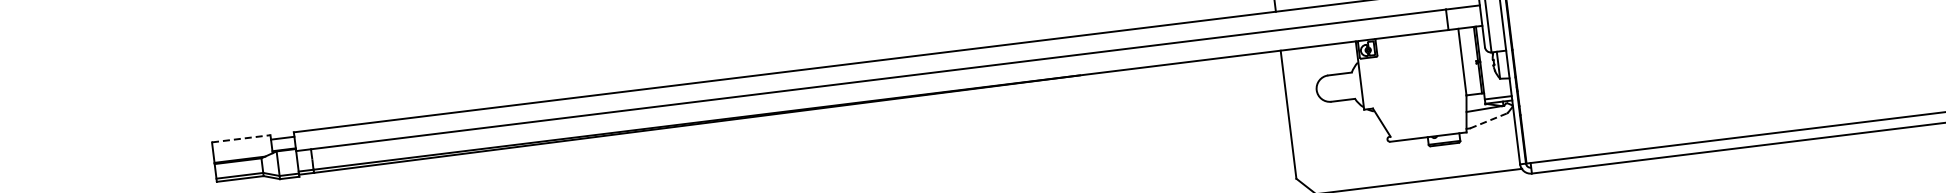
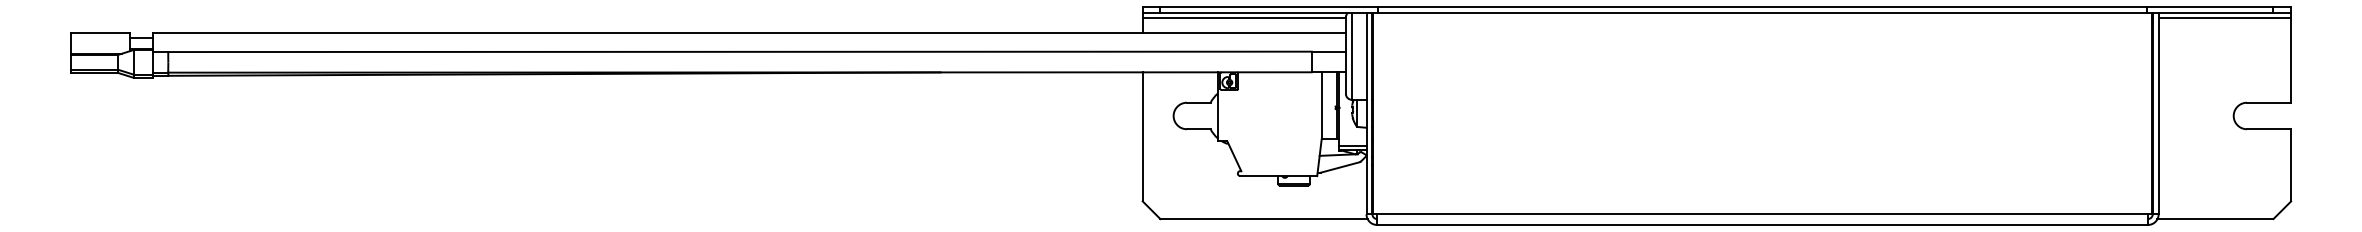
line: (1488, 121) -> (1340, 167), dashed -> solid
line: (241, 139) -> (100, 33), dashed -> solid

